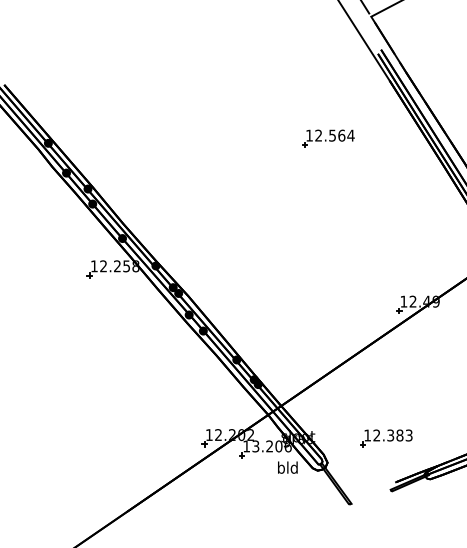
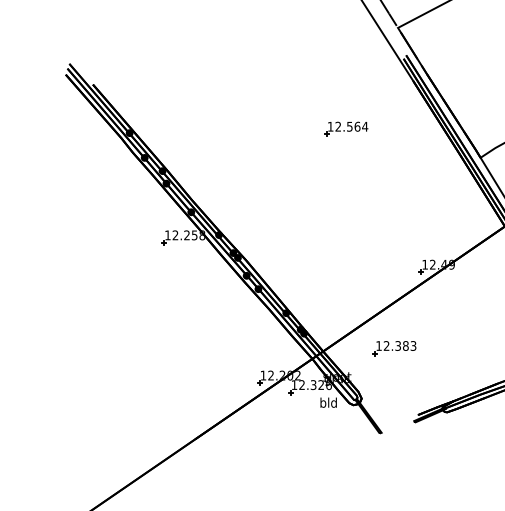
part: (328, 137) -> (346, 128), moved
part: (386, 438) -> (394, 348), moved
text: (267, 446) -> (311, 385), 13.206 -> 12.326

